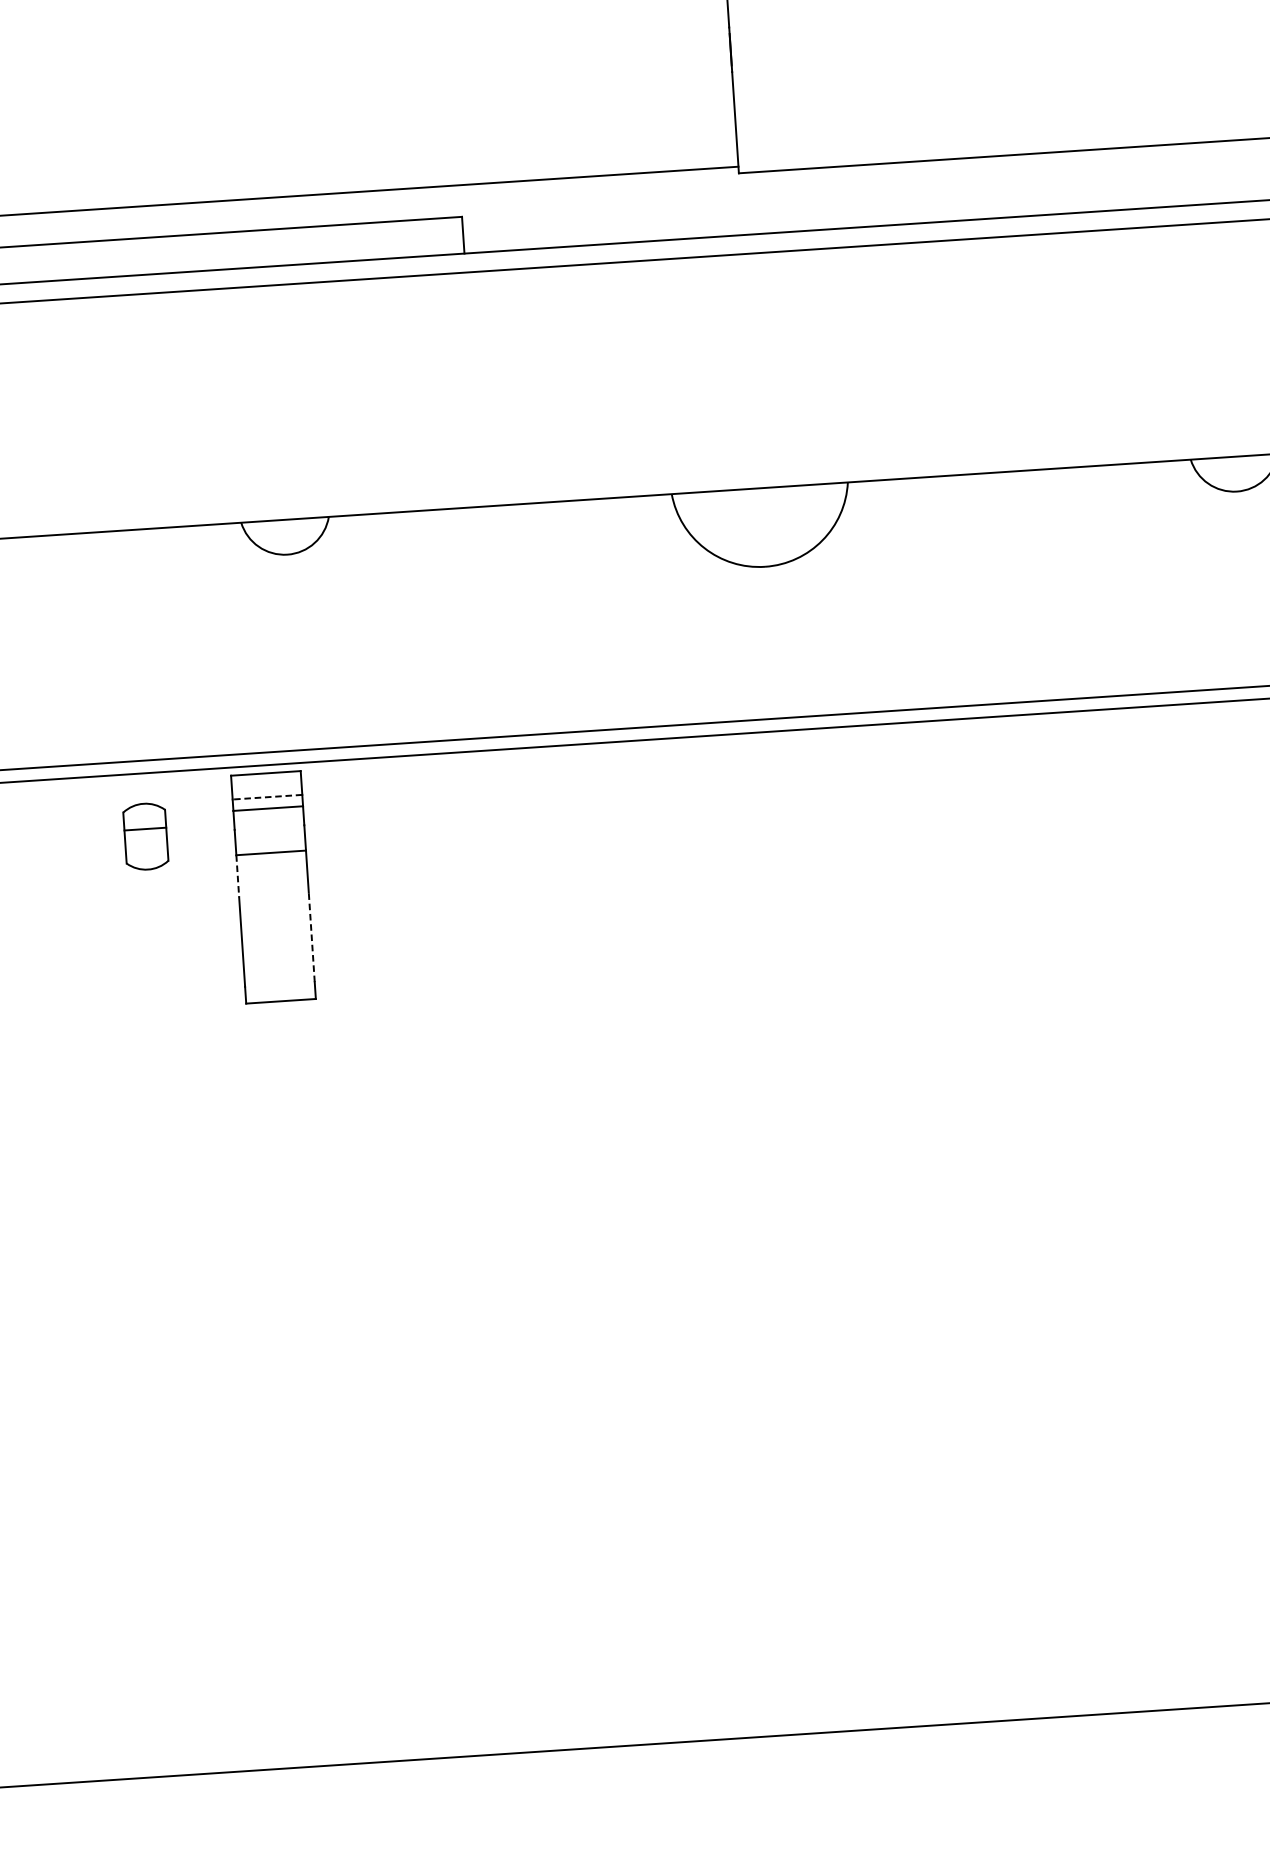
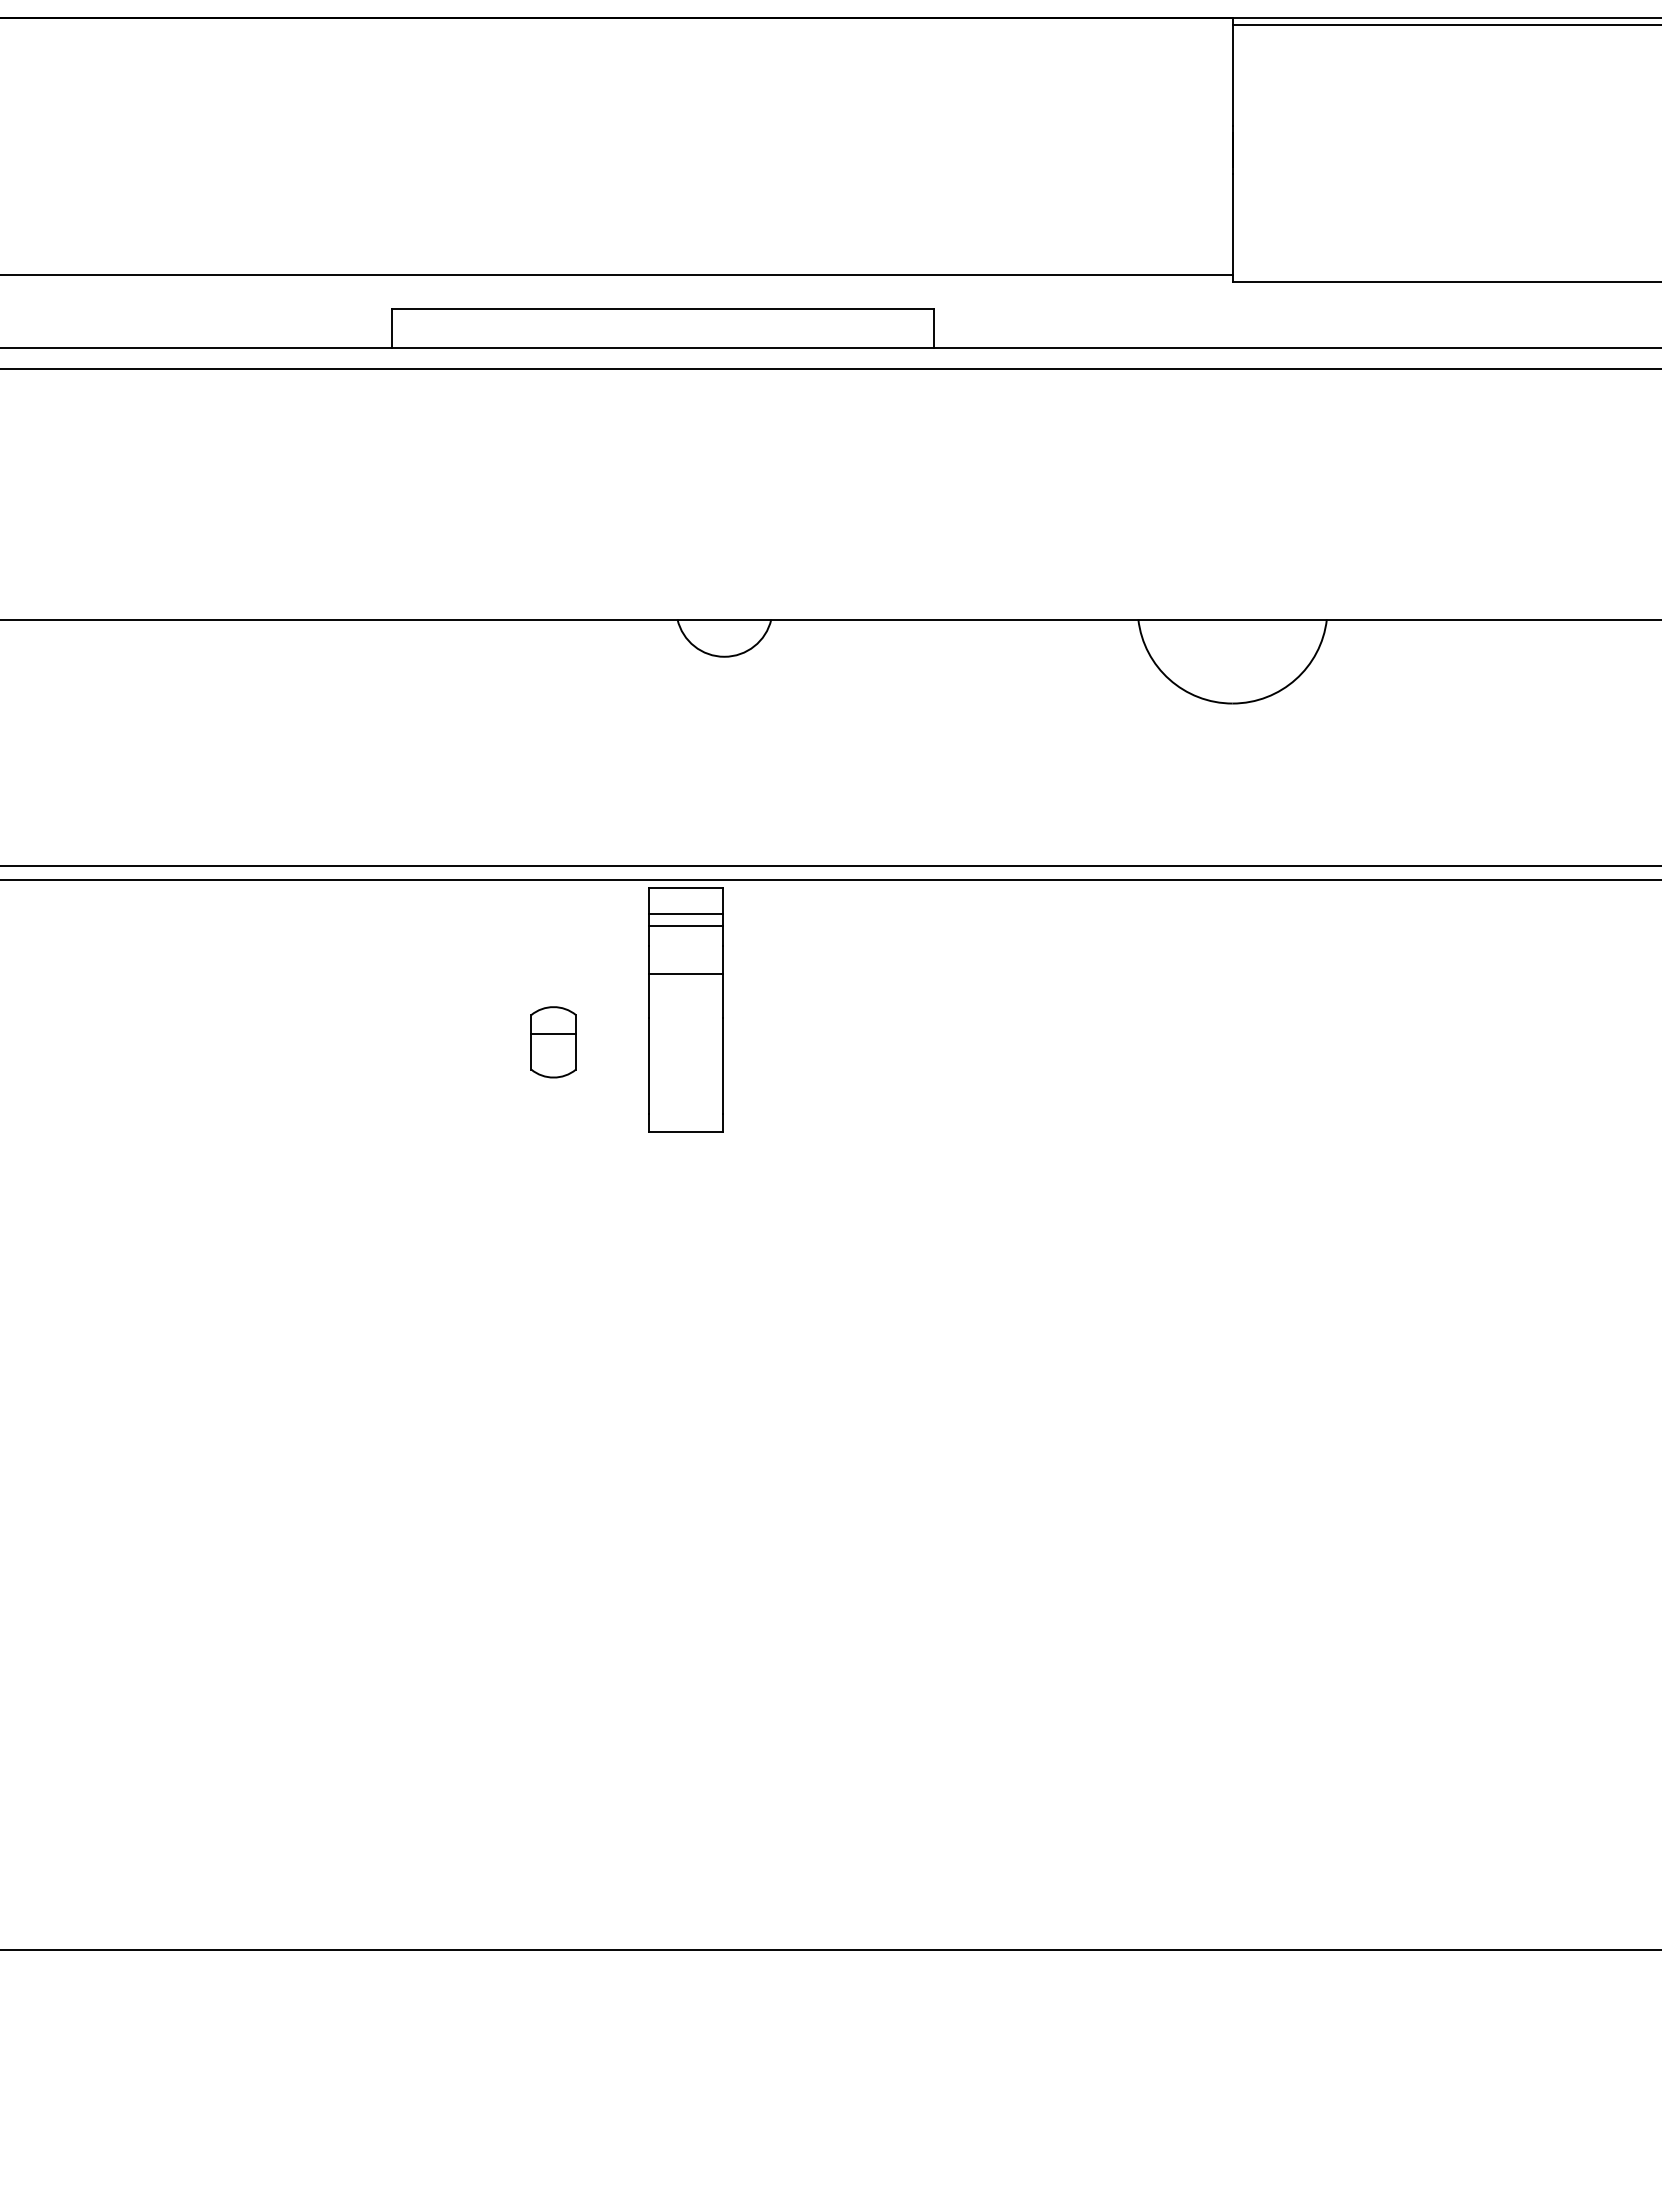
line: (266, 796) -> (685, 913), dashed -> solid
part: (145, 836) -> (553, 1042), moved
line: (237, 876) -> (648, 996), dashed -> solid
line: (311, 937) -> (723, 1066), dashed -> solid

